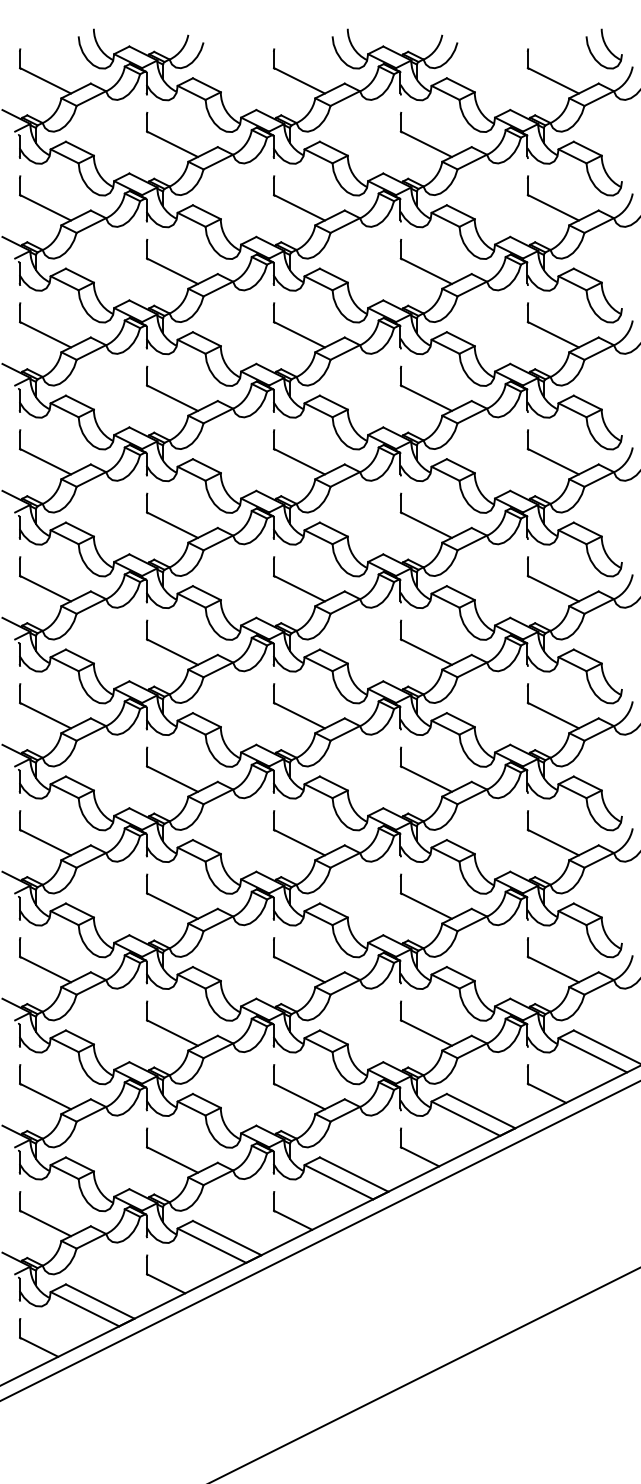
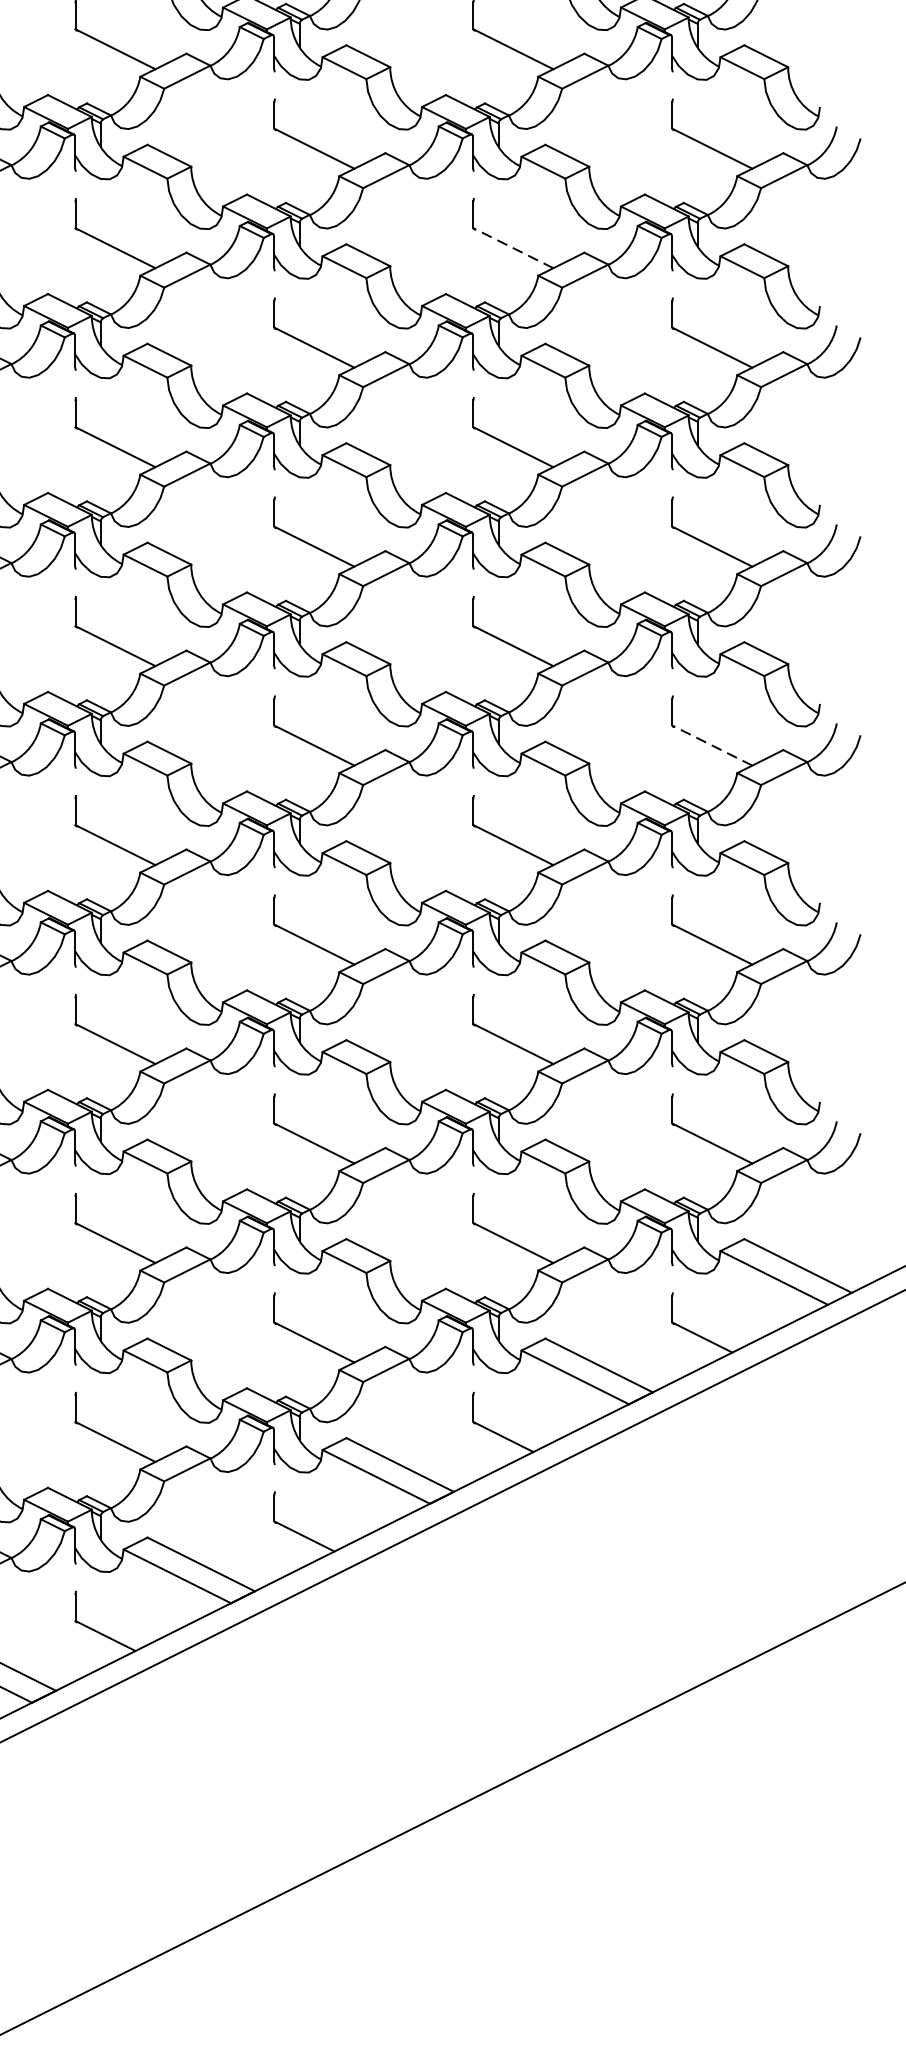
line: (426, 398) -> (513, 248), solid -> dashed
line: (553, 715) -> (712, 745), solid -> dashed

